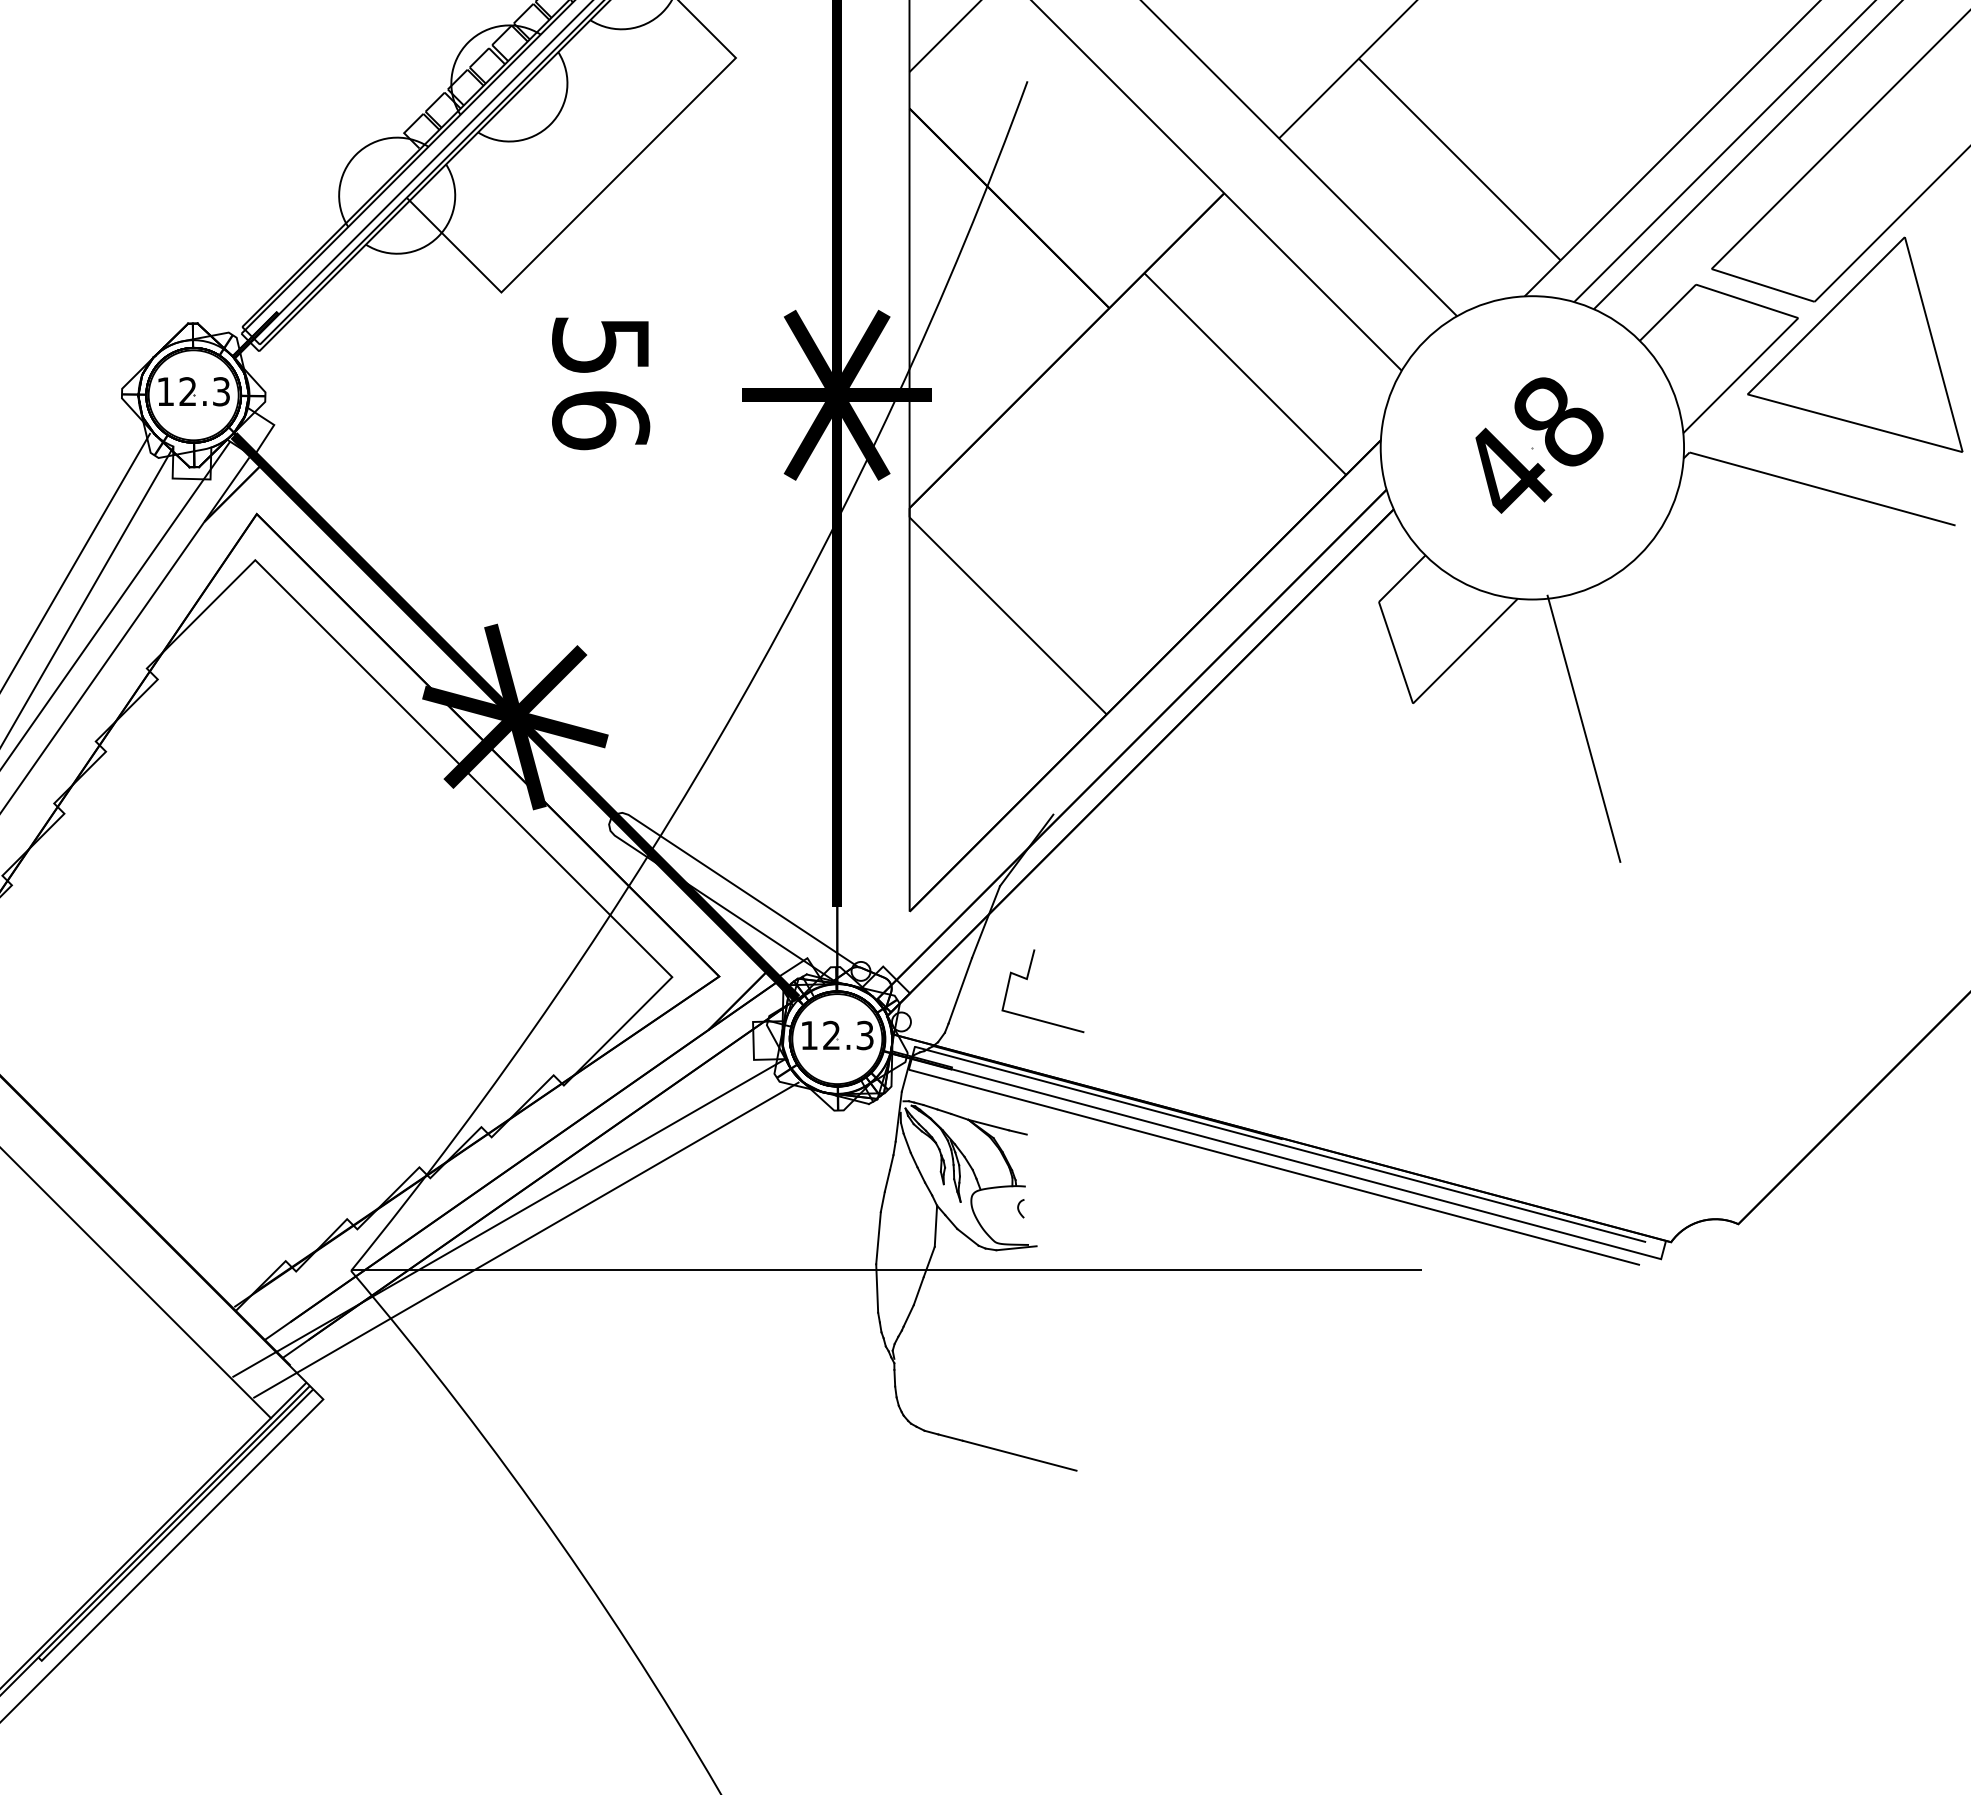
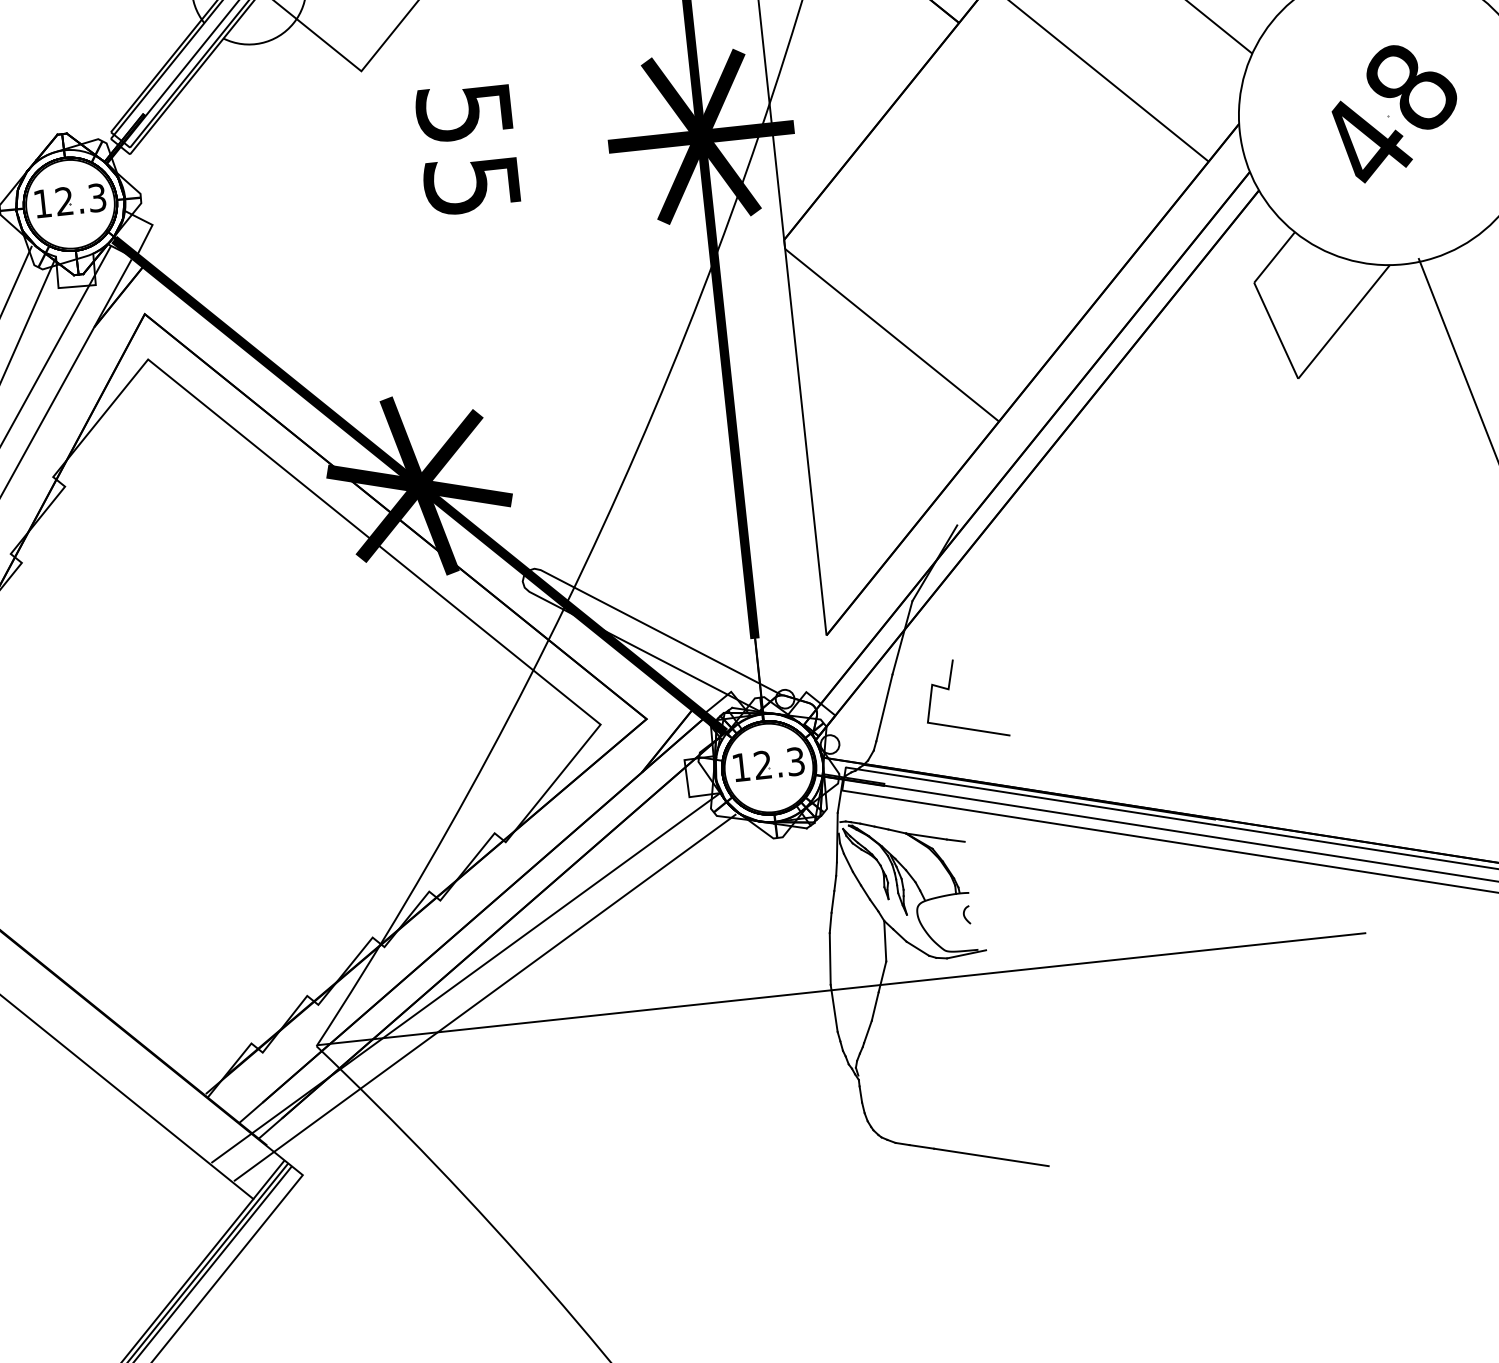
text: (601, 420) -> (472, 186), 56 -> 55

